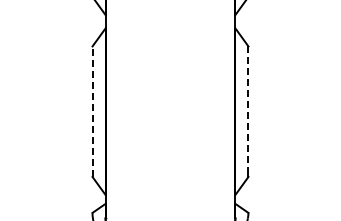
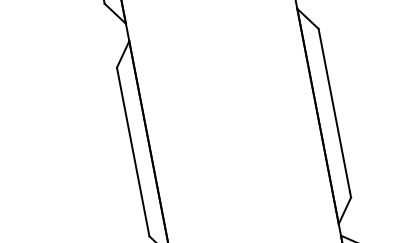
line: (248, 109) -> (334, 110), dashed -> solid
line: (92, 111) -> (133, 151), dashed -> solid

